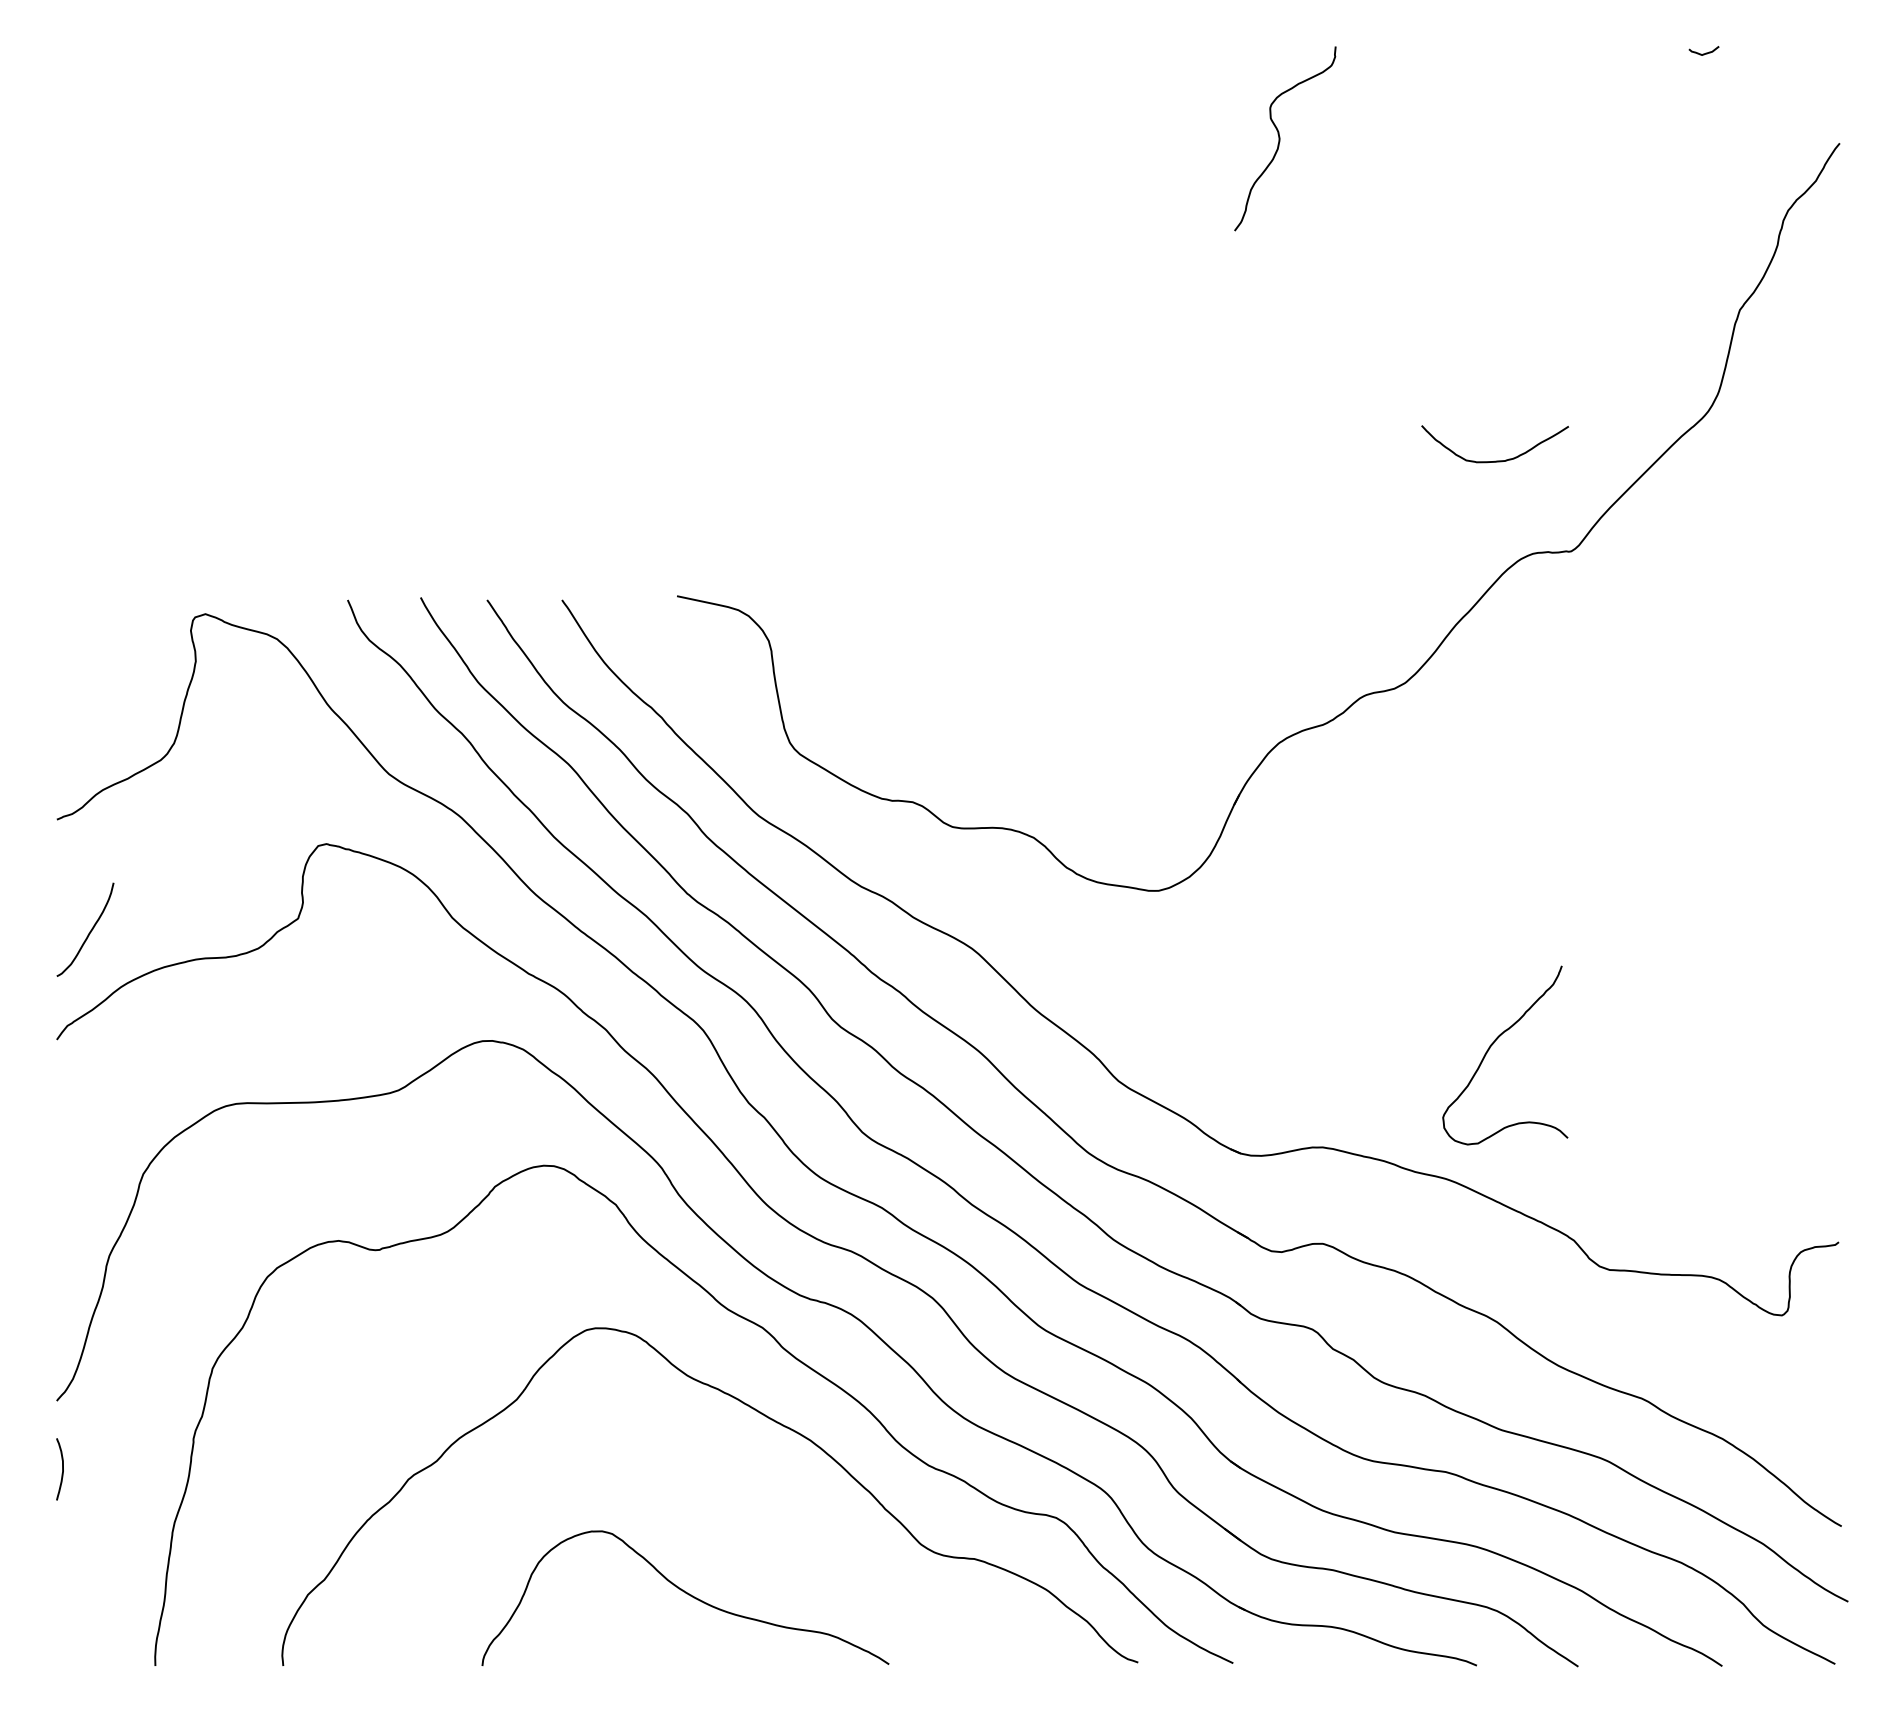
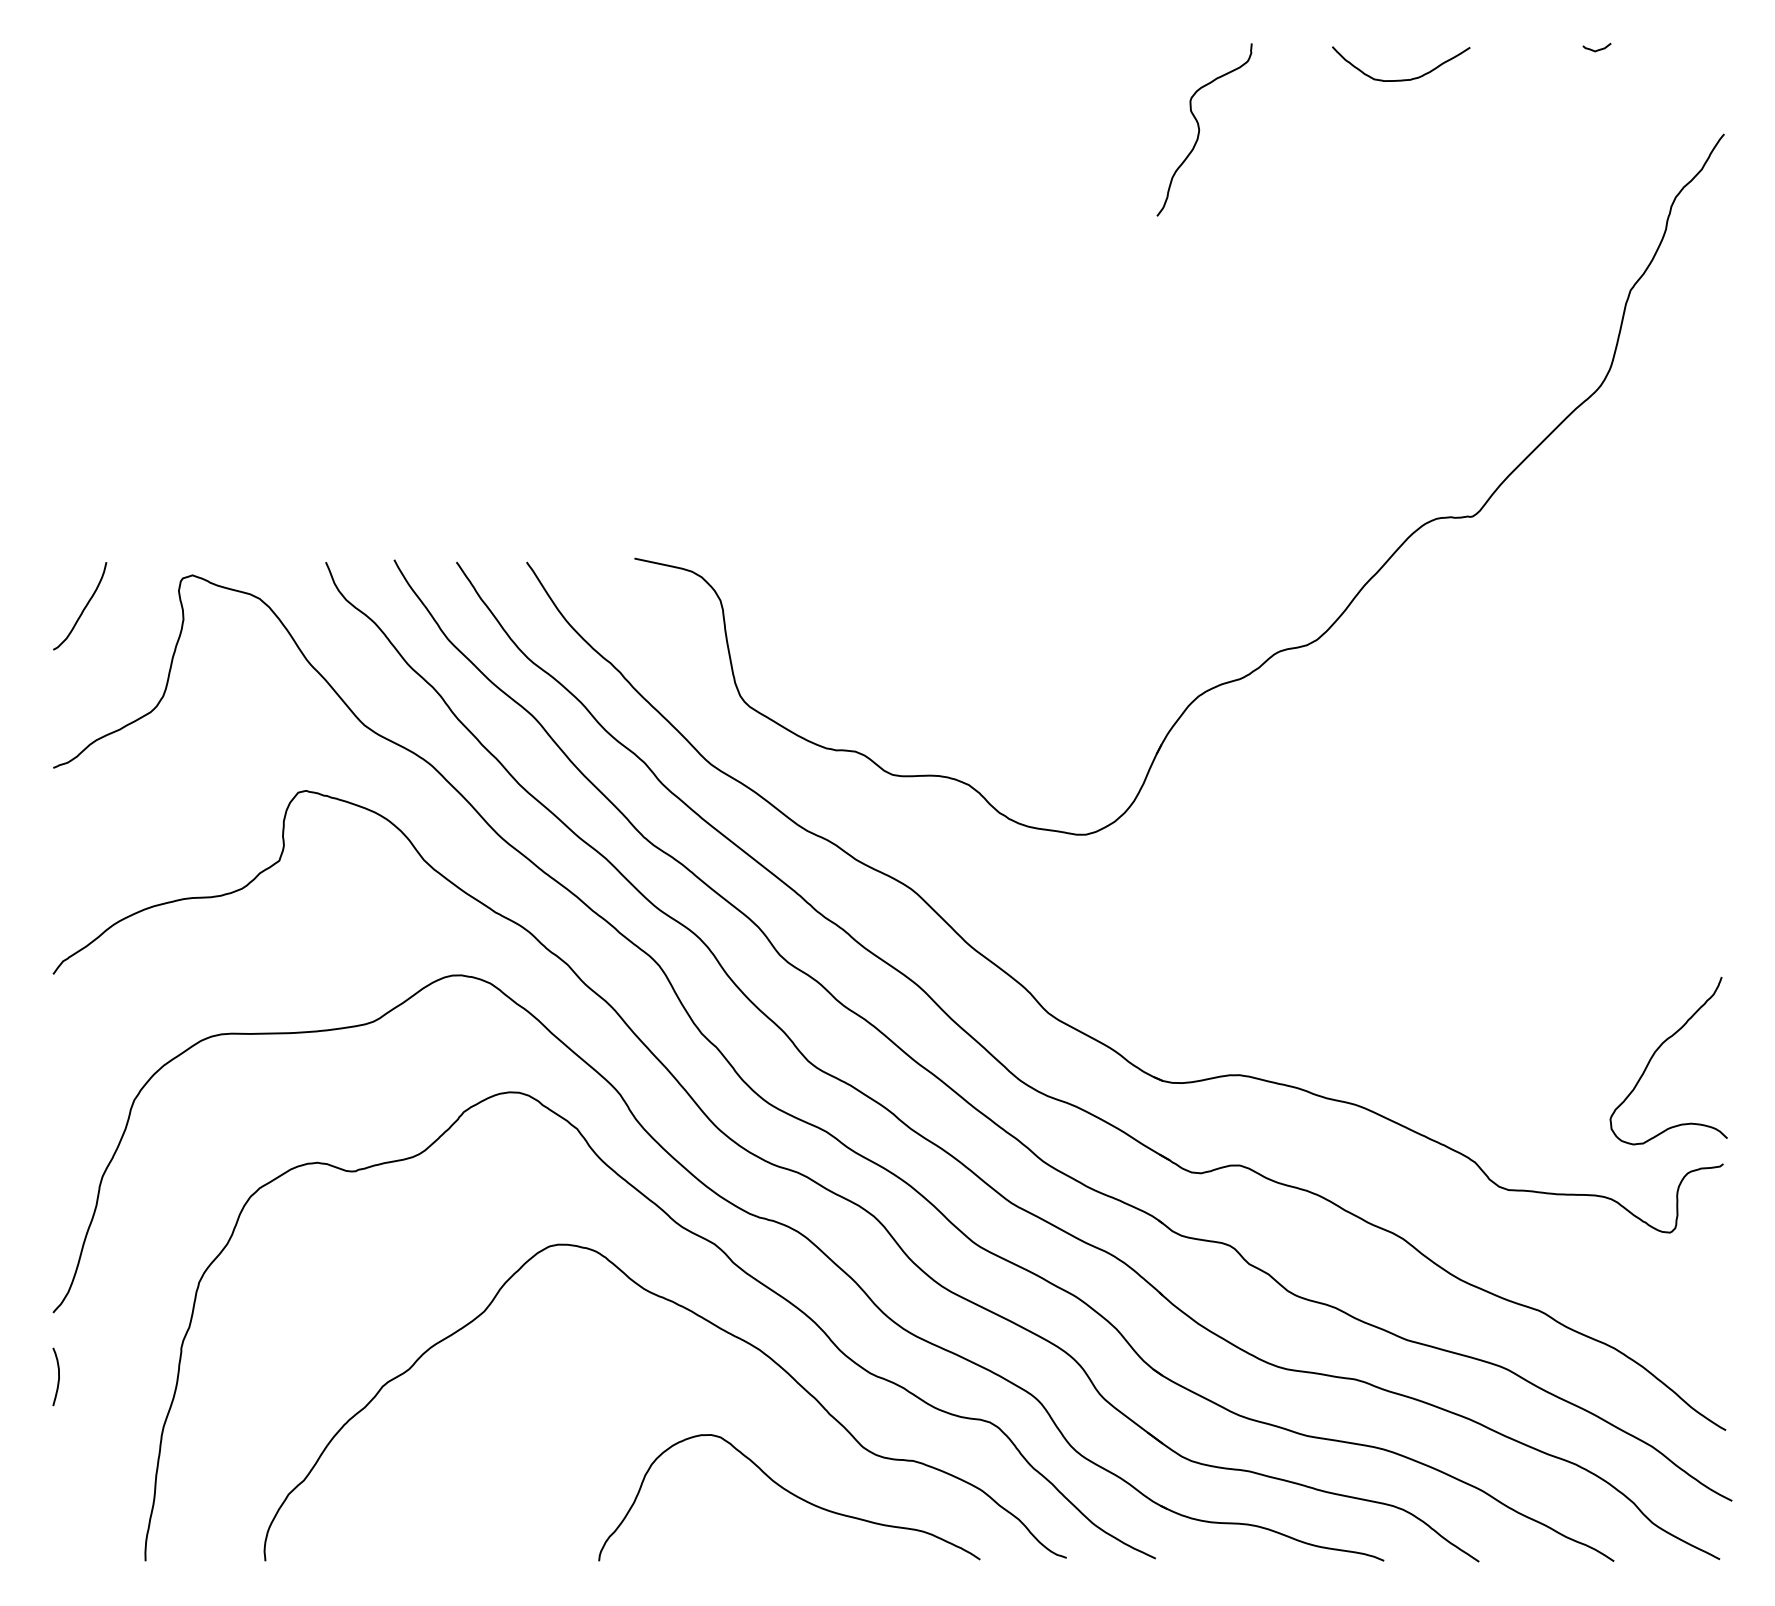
curve: (1495, 460) -> (1401, 79), moved
curve: (89, 932) -> (83, 608), moved
curve: (1490, 1049) -> (1654, 1055), moved
curve: (687, 1594) -> (791, 1494), moved

